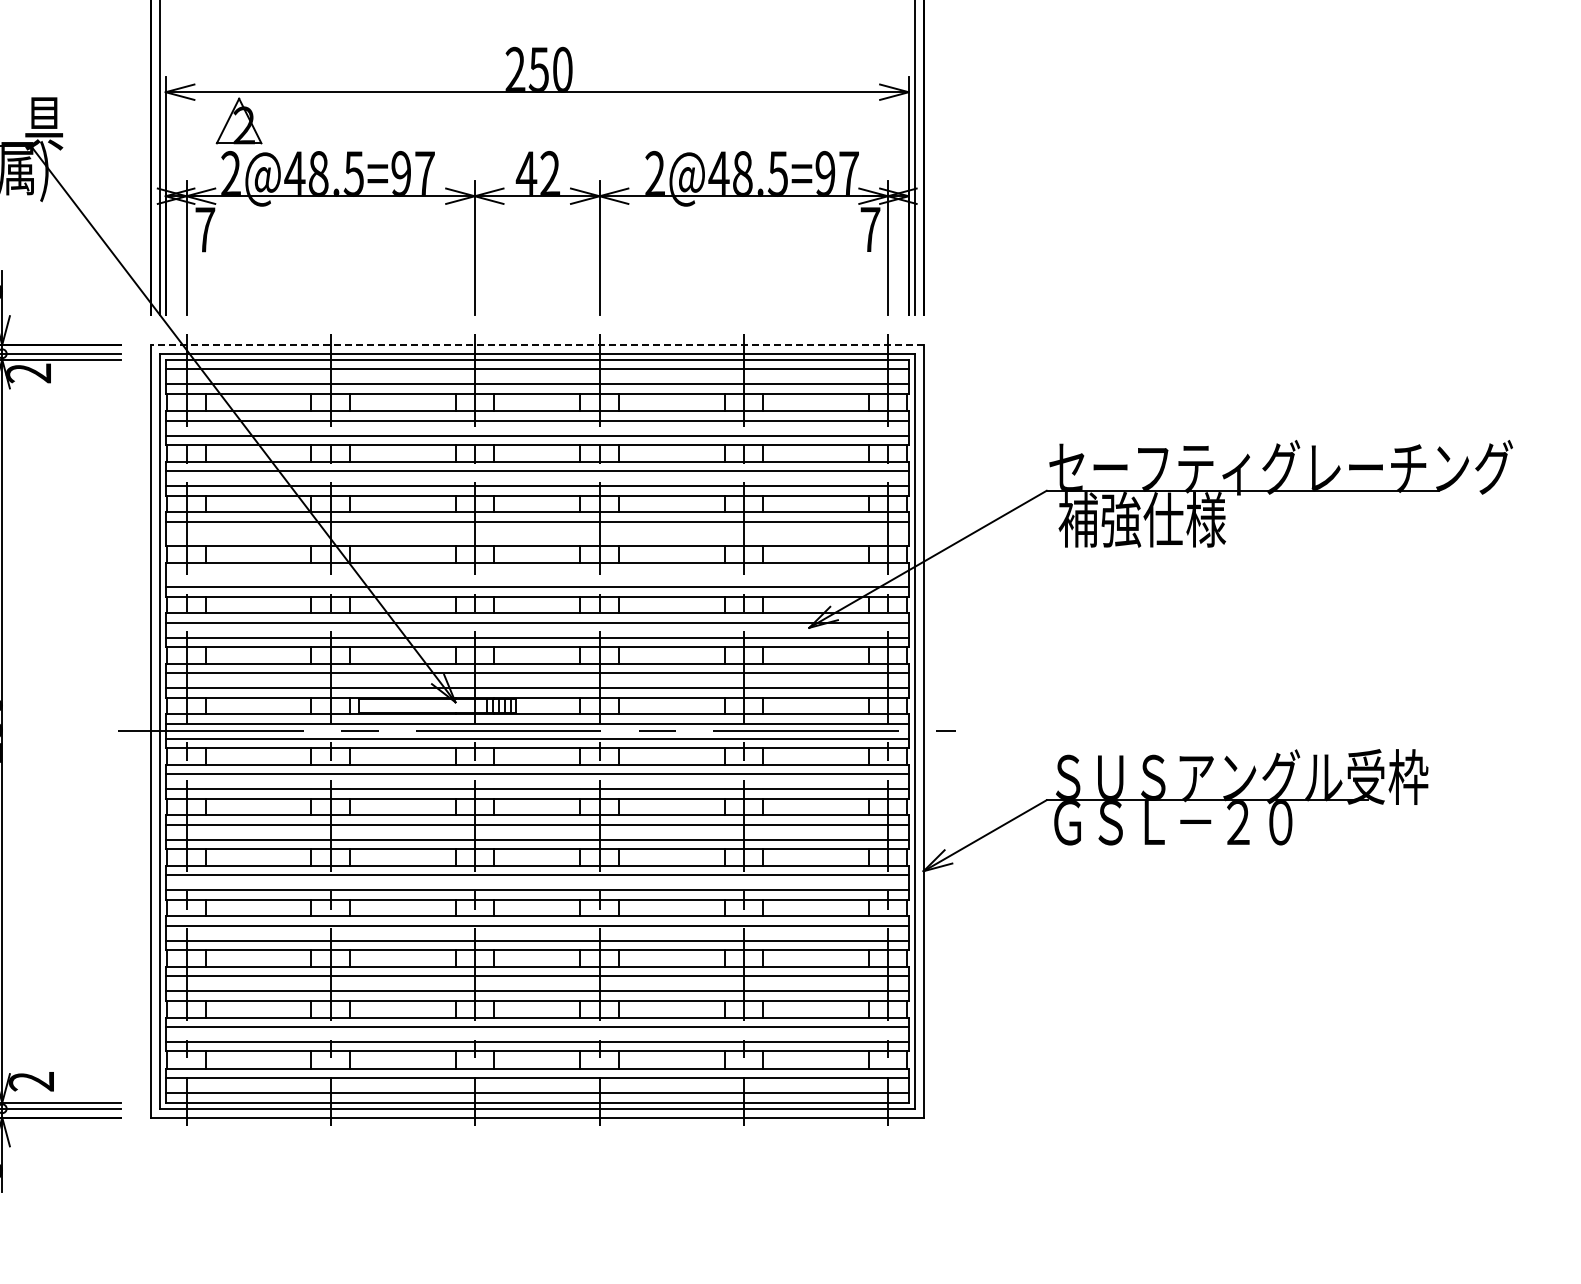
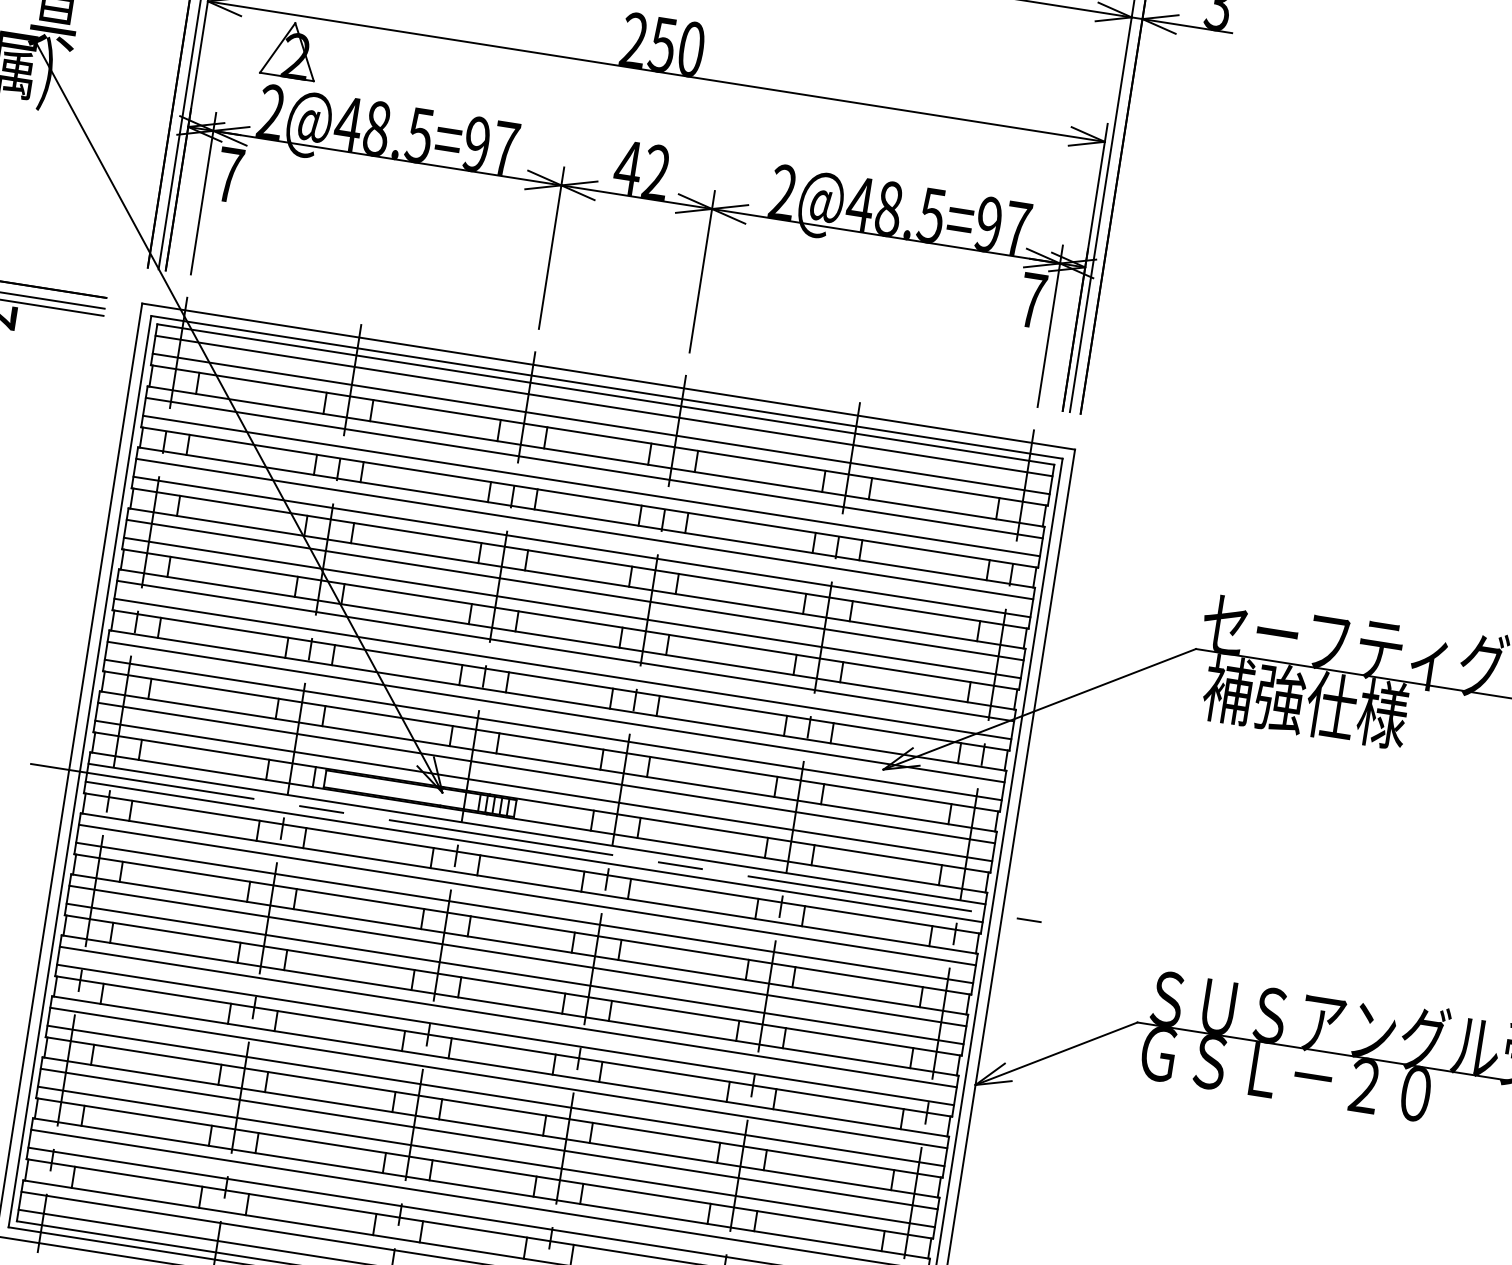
line: (536, 344) -> (607, 376), dashed -> solid
line: (536, 536) -> (571, 607), added
line: (536, 572) -> (564, 651), added

